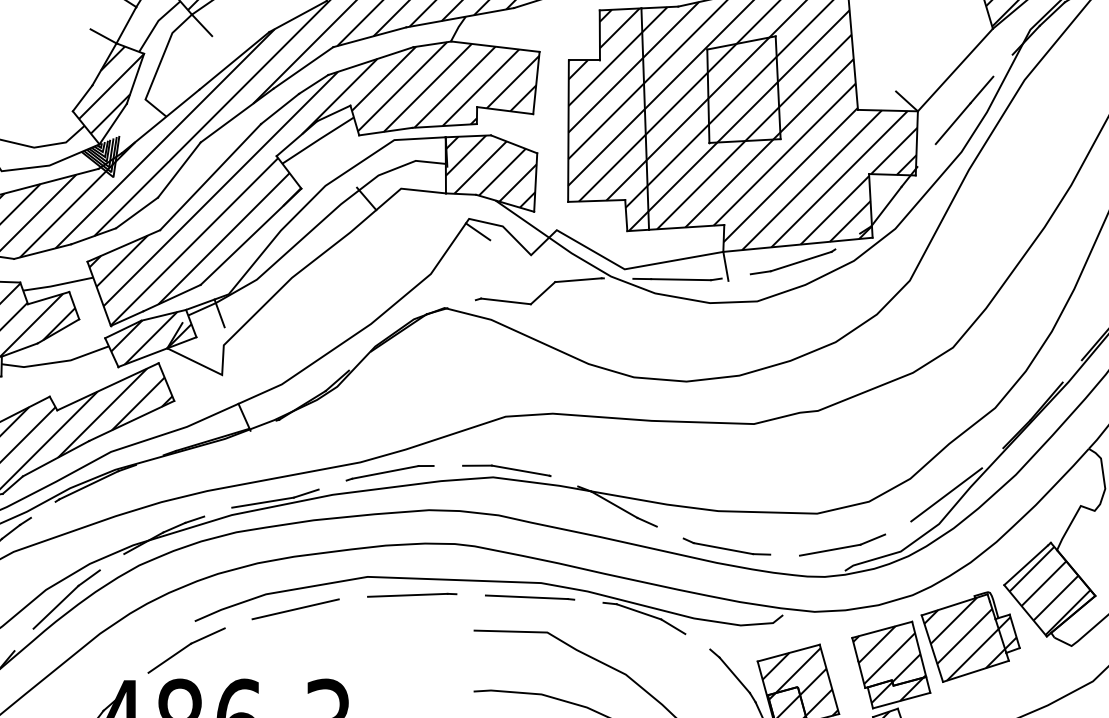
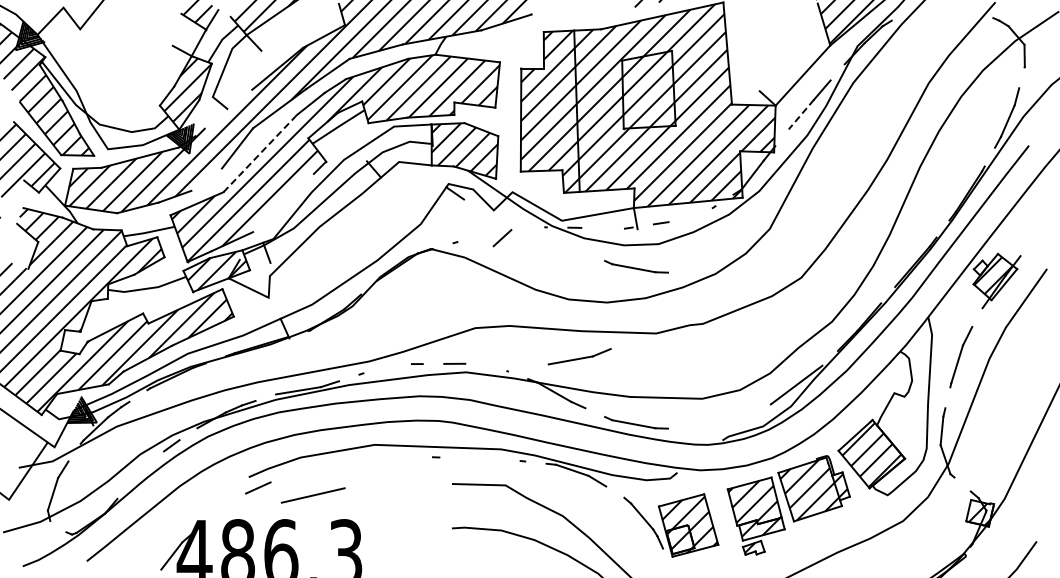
line: (160, 120) -> (223, 112), removed
line: (953, 124) -> (801, 115), solid -> dashed
line: (210, 177) -> (260, 153), solid -> dashed
line: (136, 212) -> (206, 179), removed
line: (250, 237) -> (289, 197), removed
line: (801, 262) -> (690, 215), removed
line: (680, 278) -> (602, 227), removed
line: (578, 279) -> (528, 228), removed
line: (505, 301) -> (475, 244), removed
part: (726, 332) -> (636, 266), added
line: (521, 470) -> (486, 367), removed
line: (385, 472) -> (387, 368), removed
part: (842, 544) -> (579, 356), moved
line: (408, 595) -> (404, 458), removed
line: (526, 596) -> (490, 459), removed
line: (55, 606) -> (147, 466), removed
line: (294, 609) -> (312, 495), moved
line: (169, 657) -> (230, 503), removed

